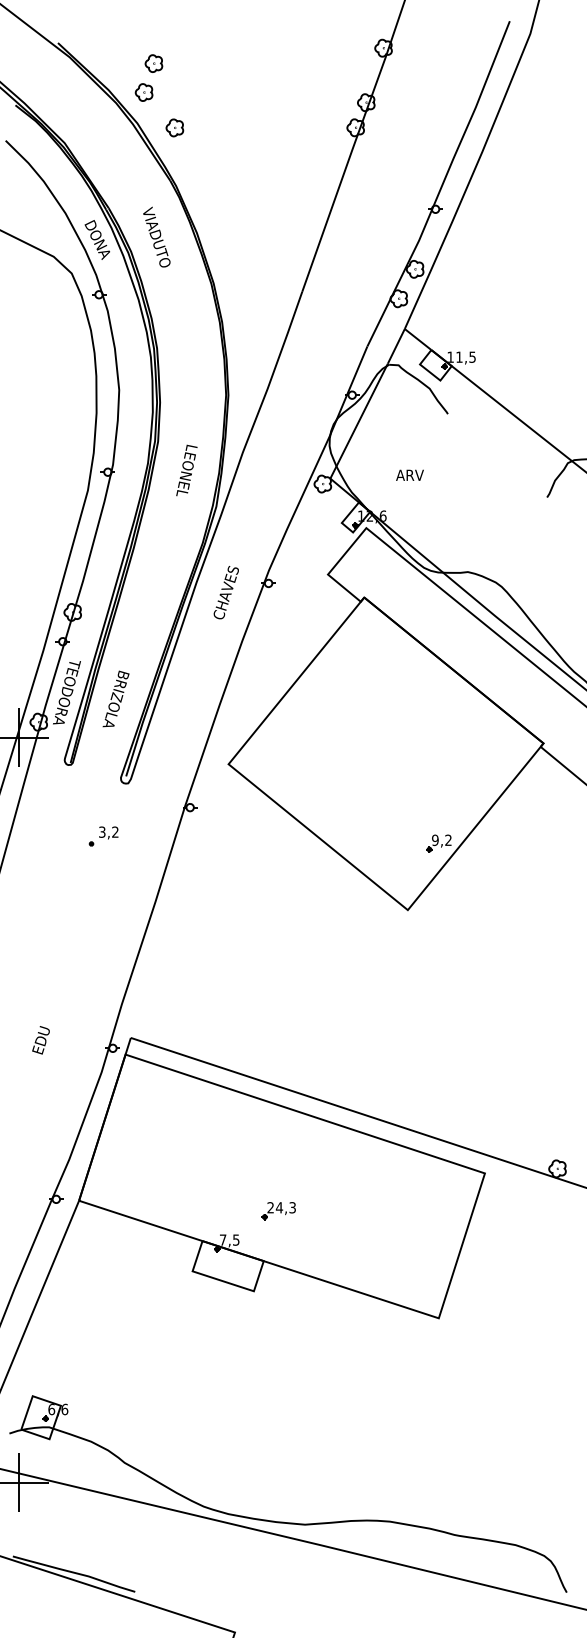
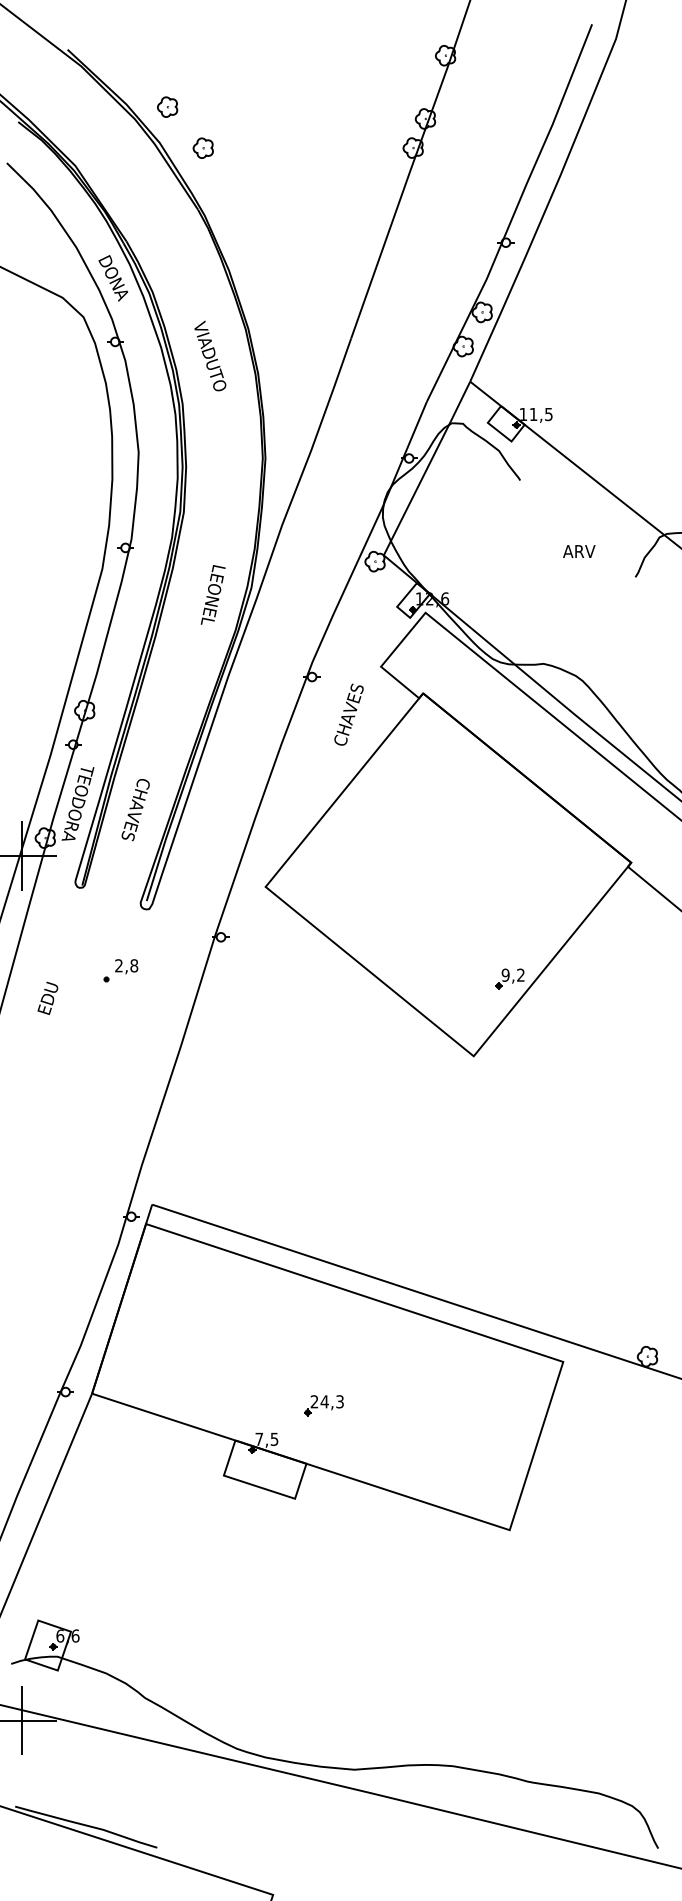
part: (153, 63) -> (178, 73), removed
text: (156, 236) -> (210, 355), moved
text: (186, 470) -> (212, 594), moved
text: (410, 475) -> (579, 551), moved
text: (225, 592) -> (348, 714), moved
text: (115, 698) -> (134, 810), BRIZOLA -> CHAVES
text: (108, 831) -> (126, 965), 3,2 -> 2,8
text: (40, 1039) -> (47, 997), moved

